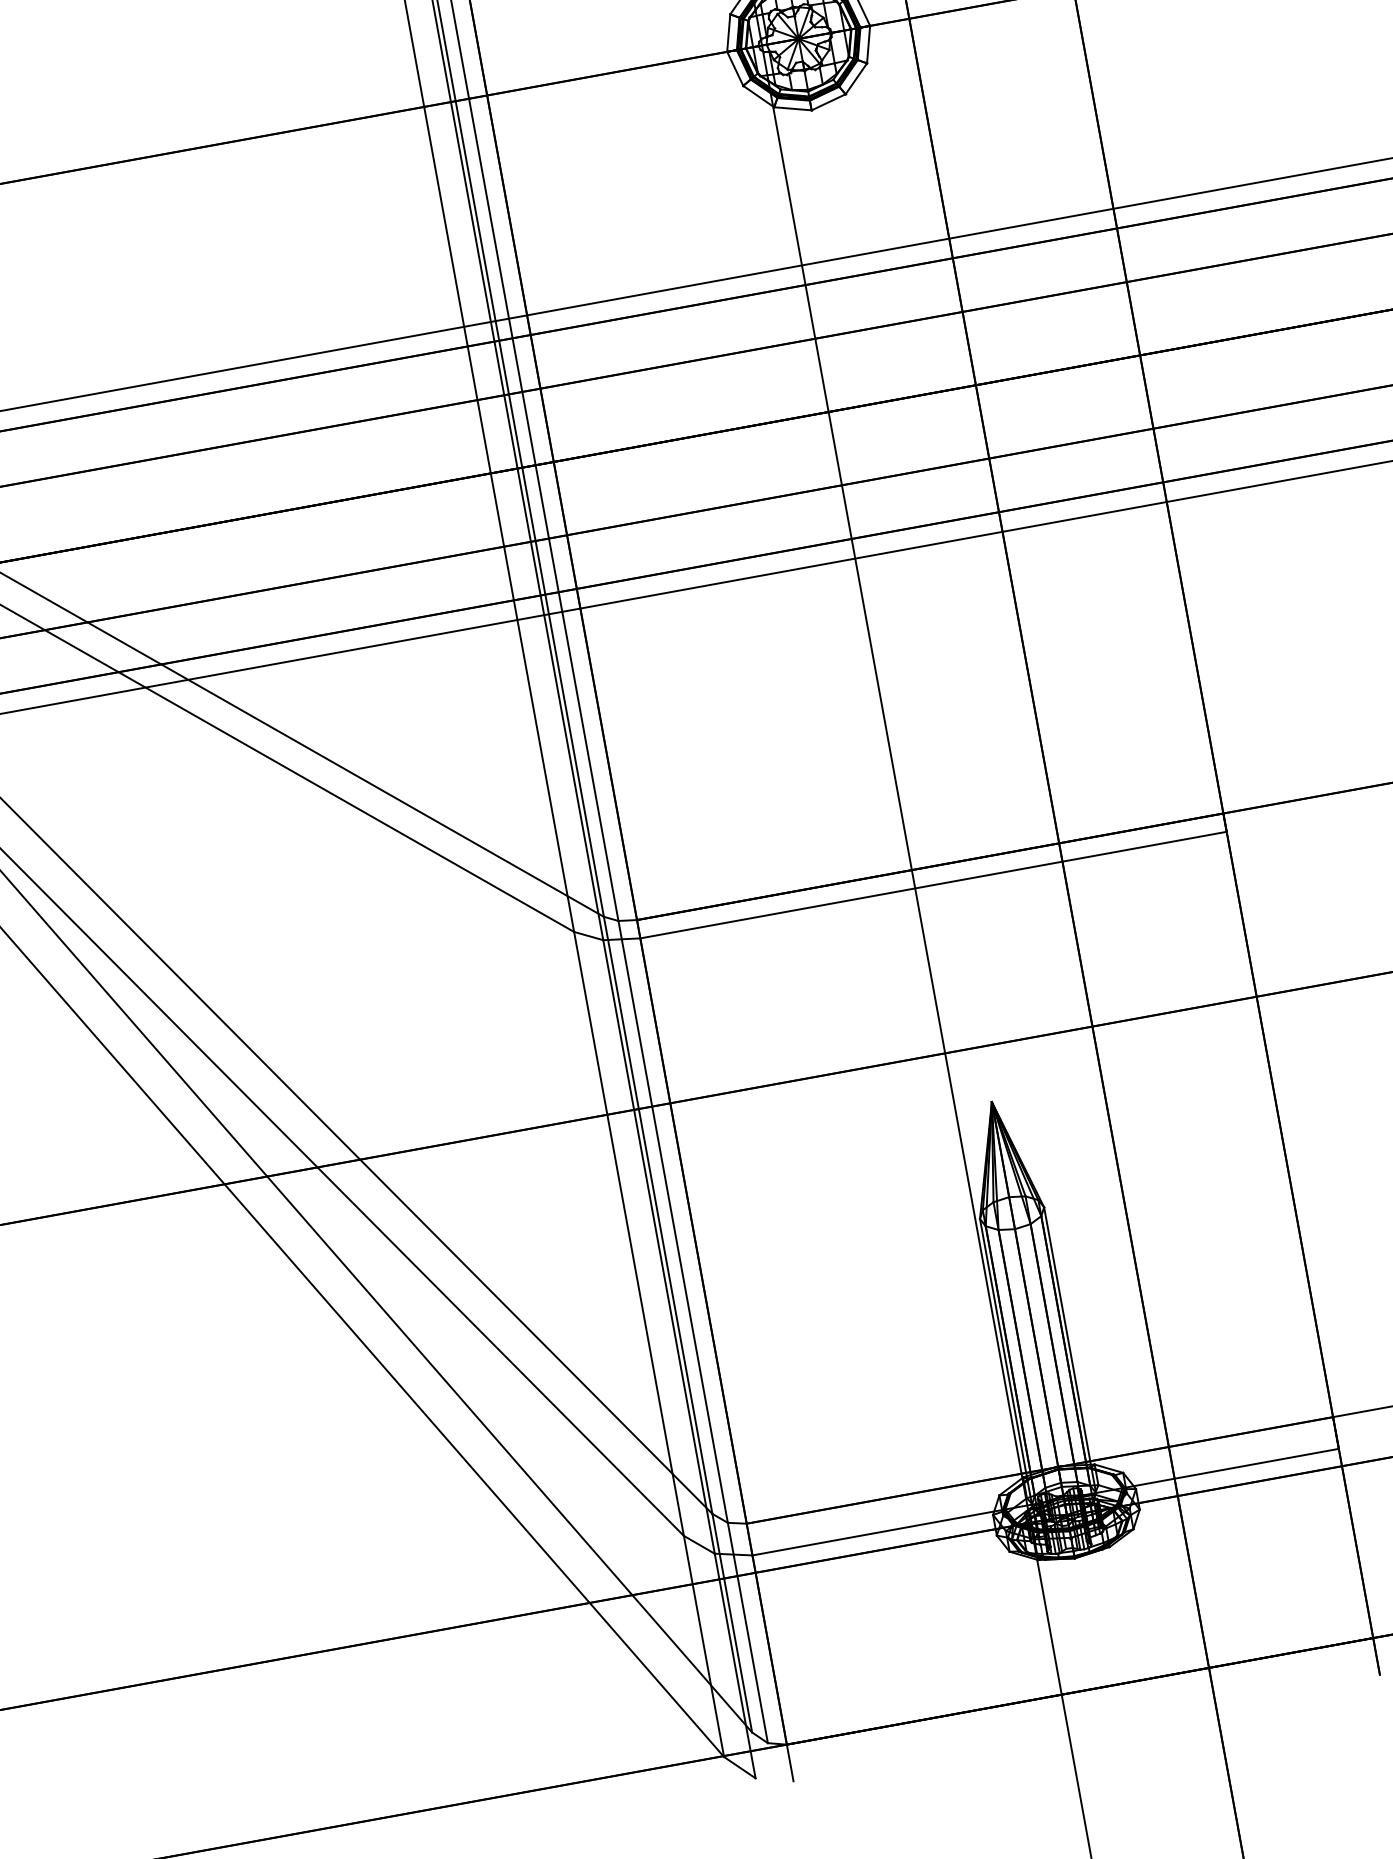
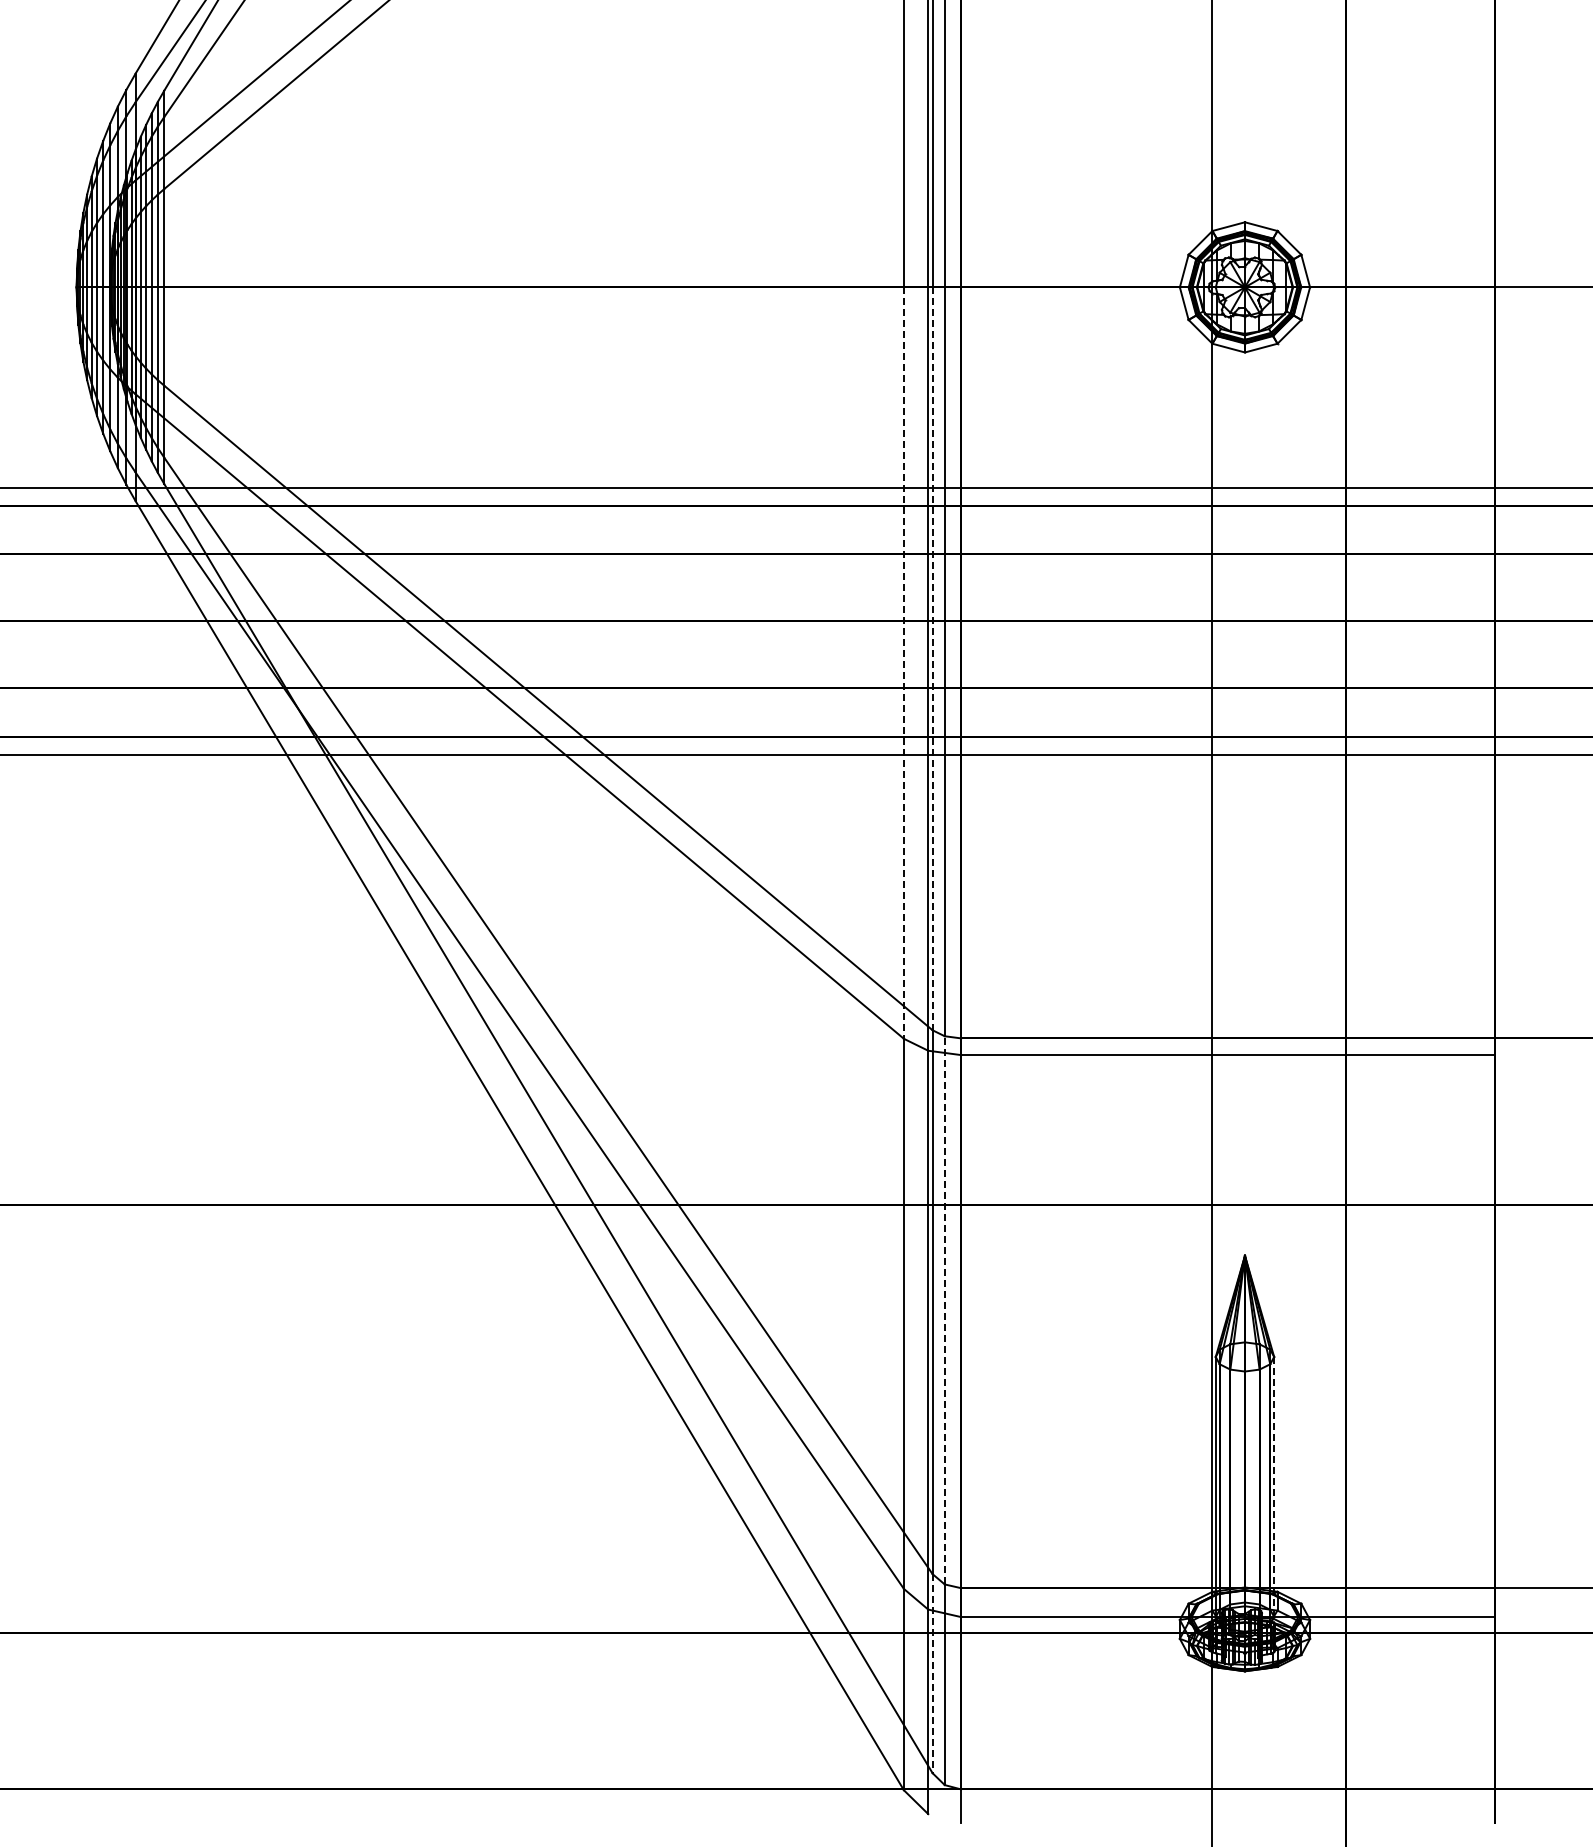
line: (529, 509) -> (932, 659), solid -> dashed
line: (498, 519) -> (903, 663), solid -> dashed
line: (672, 1221) -> (944, 1309), solid -> dashed
line: (1070, 1349) -> (1274, 1486), solid -> dashed
line: (732, 1623) -> (932, 1673), solid -> dashed

